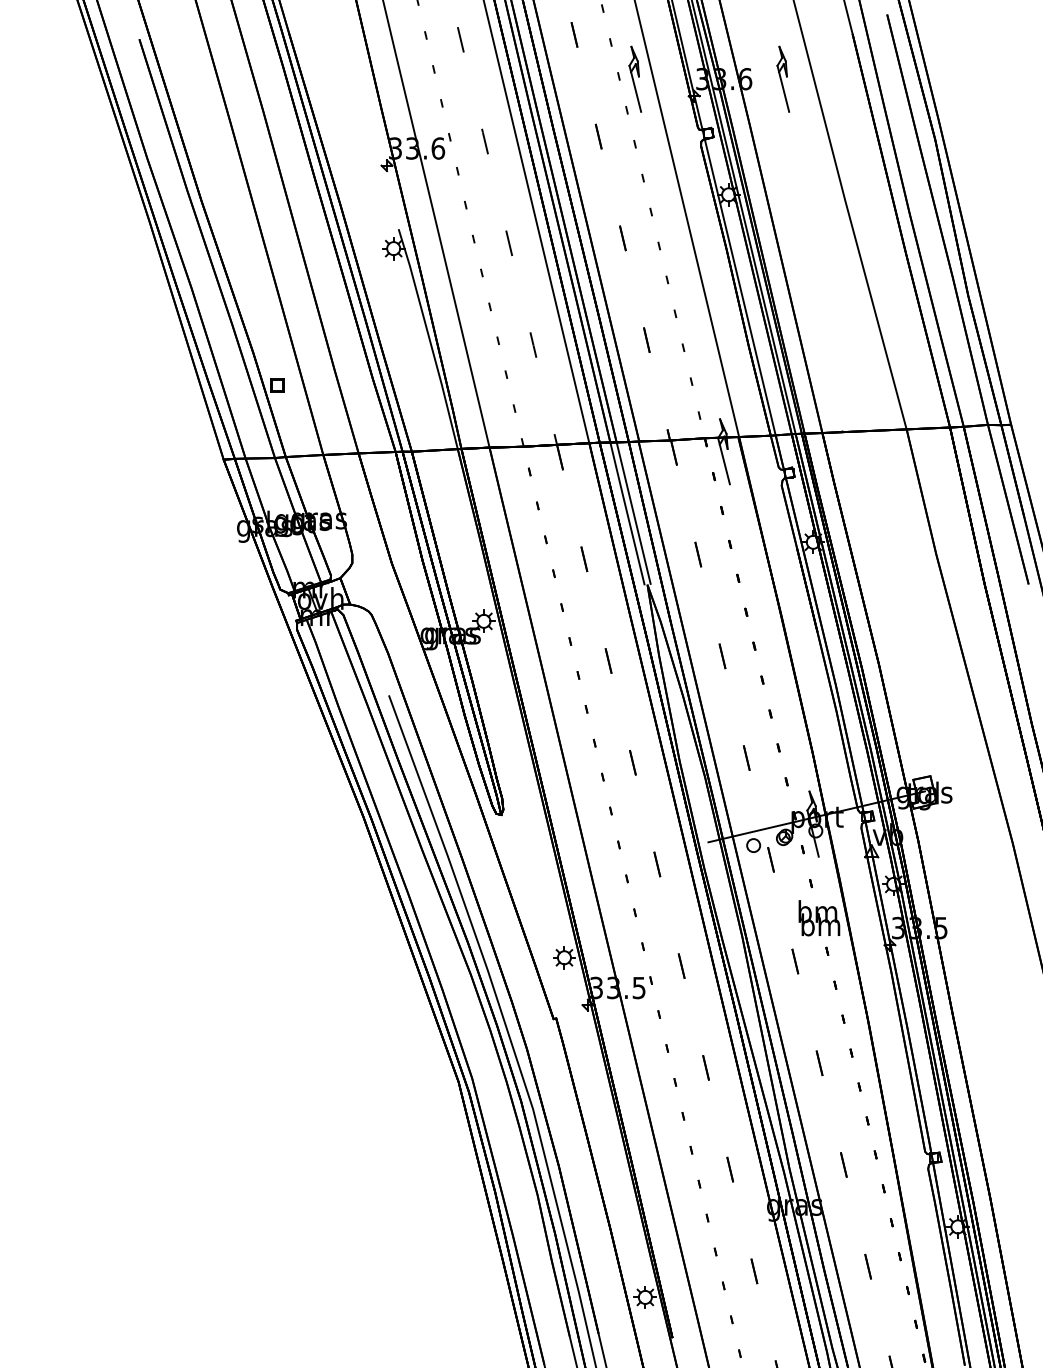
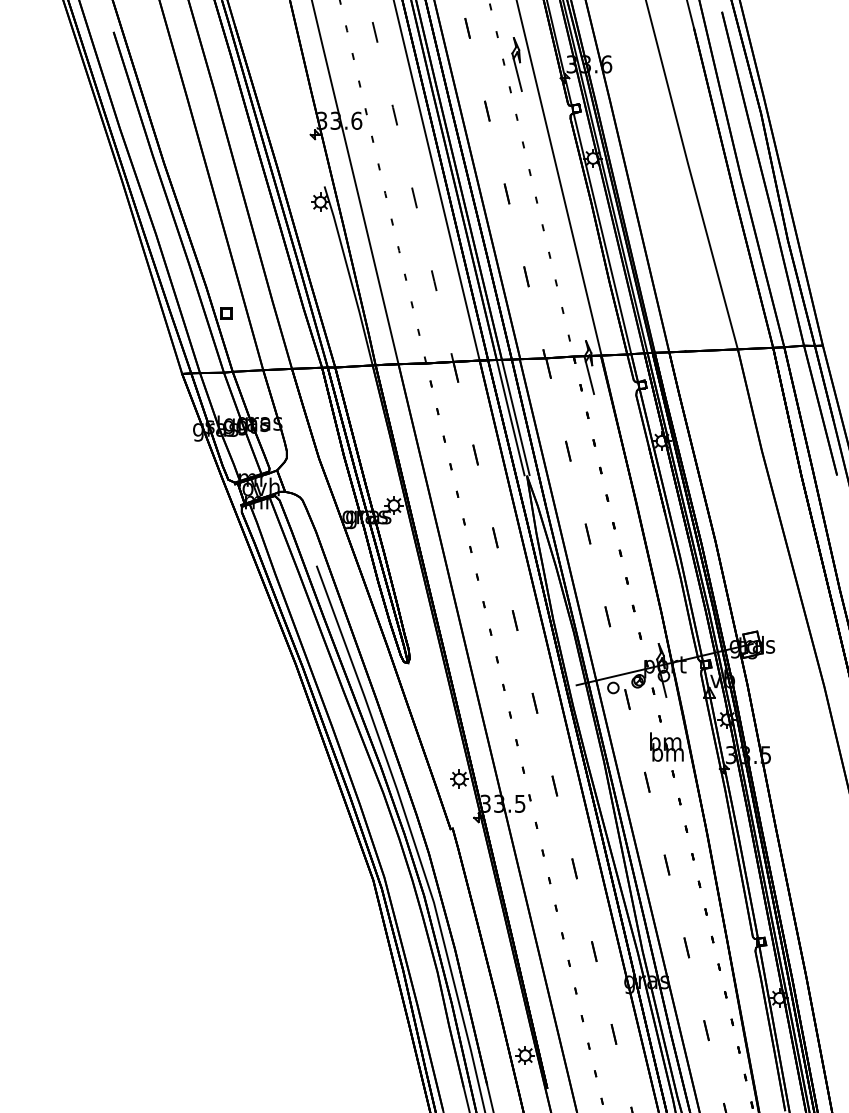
part: (783, 78) -> (637, 63), removed

